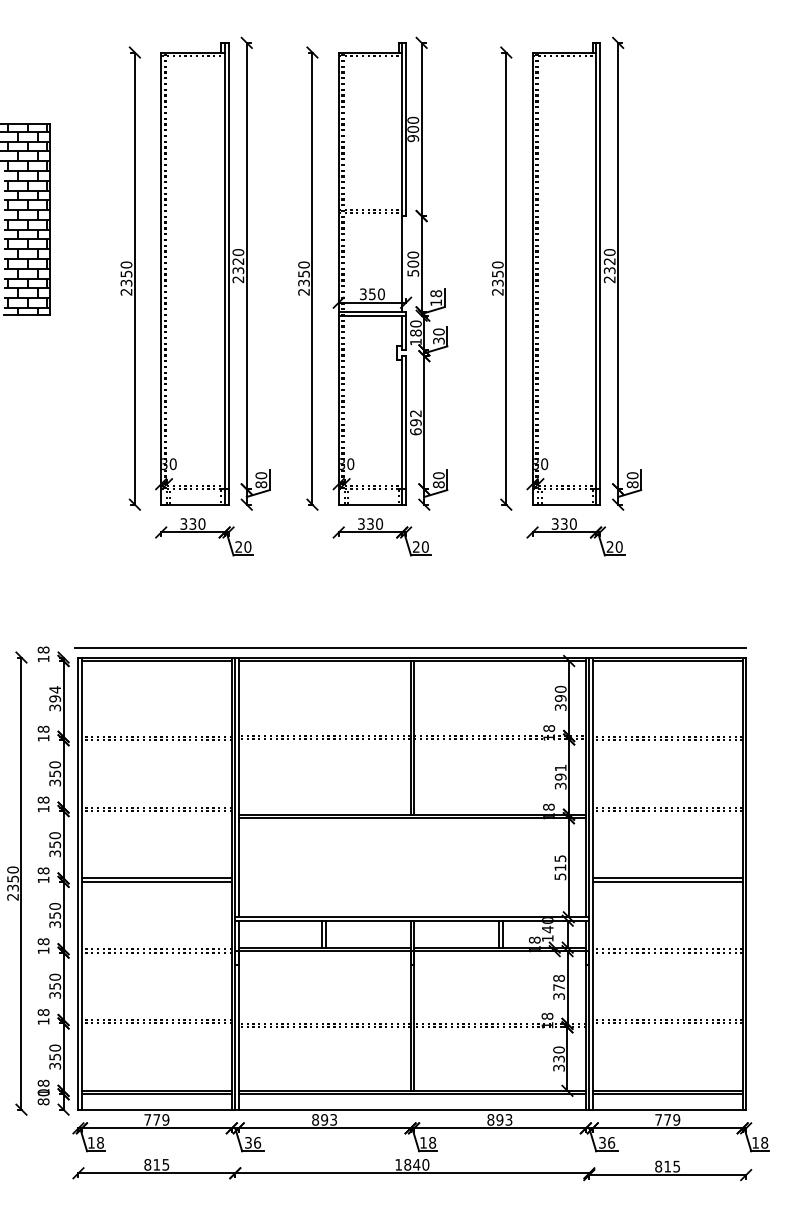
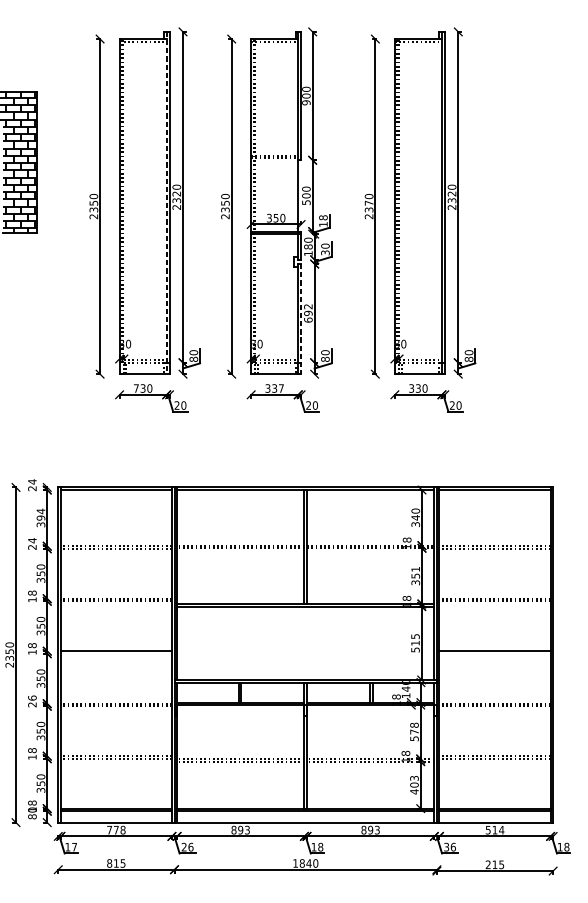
line: (224, 273) -> (166, 202), solid -> dashed
text: (497, 273) -> (368, 202), 2350 -> 2370
line: (406, 430) -> (301, 319), solid -> dashed
text: (183, 523) -> (136, 388), 330 -> 730
text: (379, 523) -> (281, 388), 330 -> 337
line: (410, 647) -> (304, 480), removed
text: (43, 654) -> (32, 485), 18 -> 24
text: (560, 698) -> (415, 517), 390 -> 340
text: (43, 733) -> (32, 543), 18 -> 24
text: (560, 776) -> (415, 575), 391 -> 351
line: (156, 881) -> (116, 653), removed
line: (667, 881) -> (494, 653), removed
text: (43, 946) -> (32, 701), 18 -> 26
text: (558, 996) -> (414, 738), 378 -> 578
text: (558, 1058) -> (414, 784), 330 -> 403
text: (165, 1119) -> (122, 829), 779 -> 778
text: (667, 1119) -> (494, 829), 779 -> 514
text: (100, 1142) -> (74, 846), 18 -> 17
text: (248, 1142) -> (184, 846), 36 -> 26
text: (658, 1166) -> (488, 864), 815 -> 215

